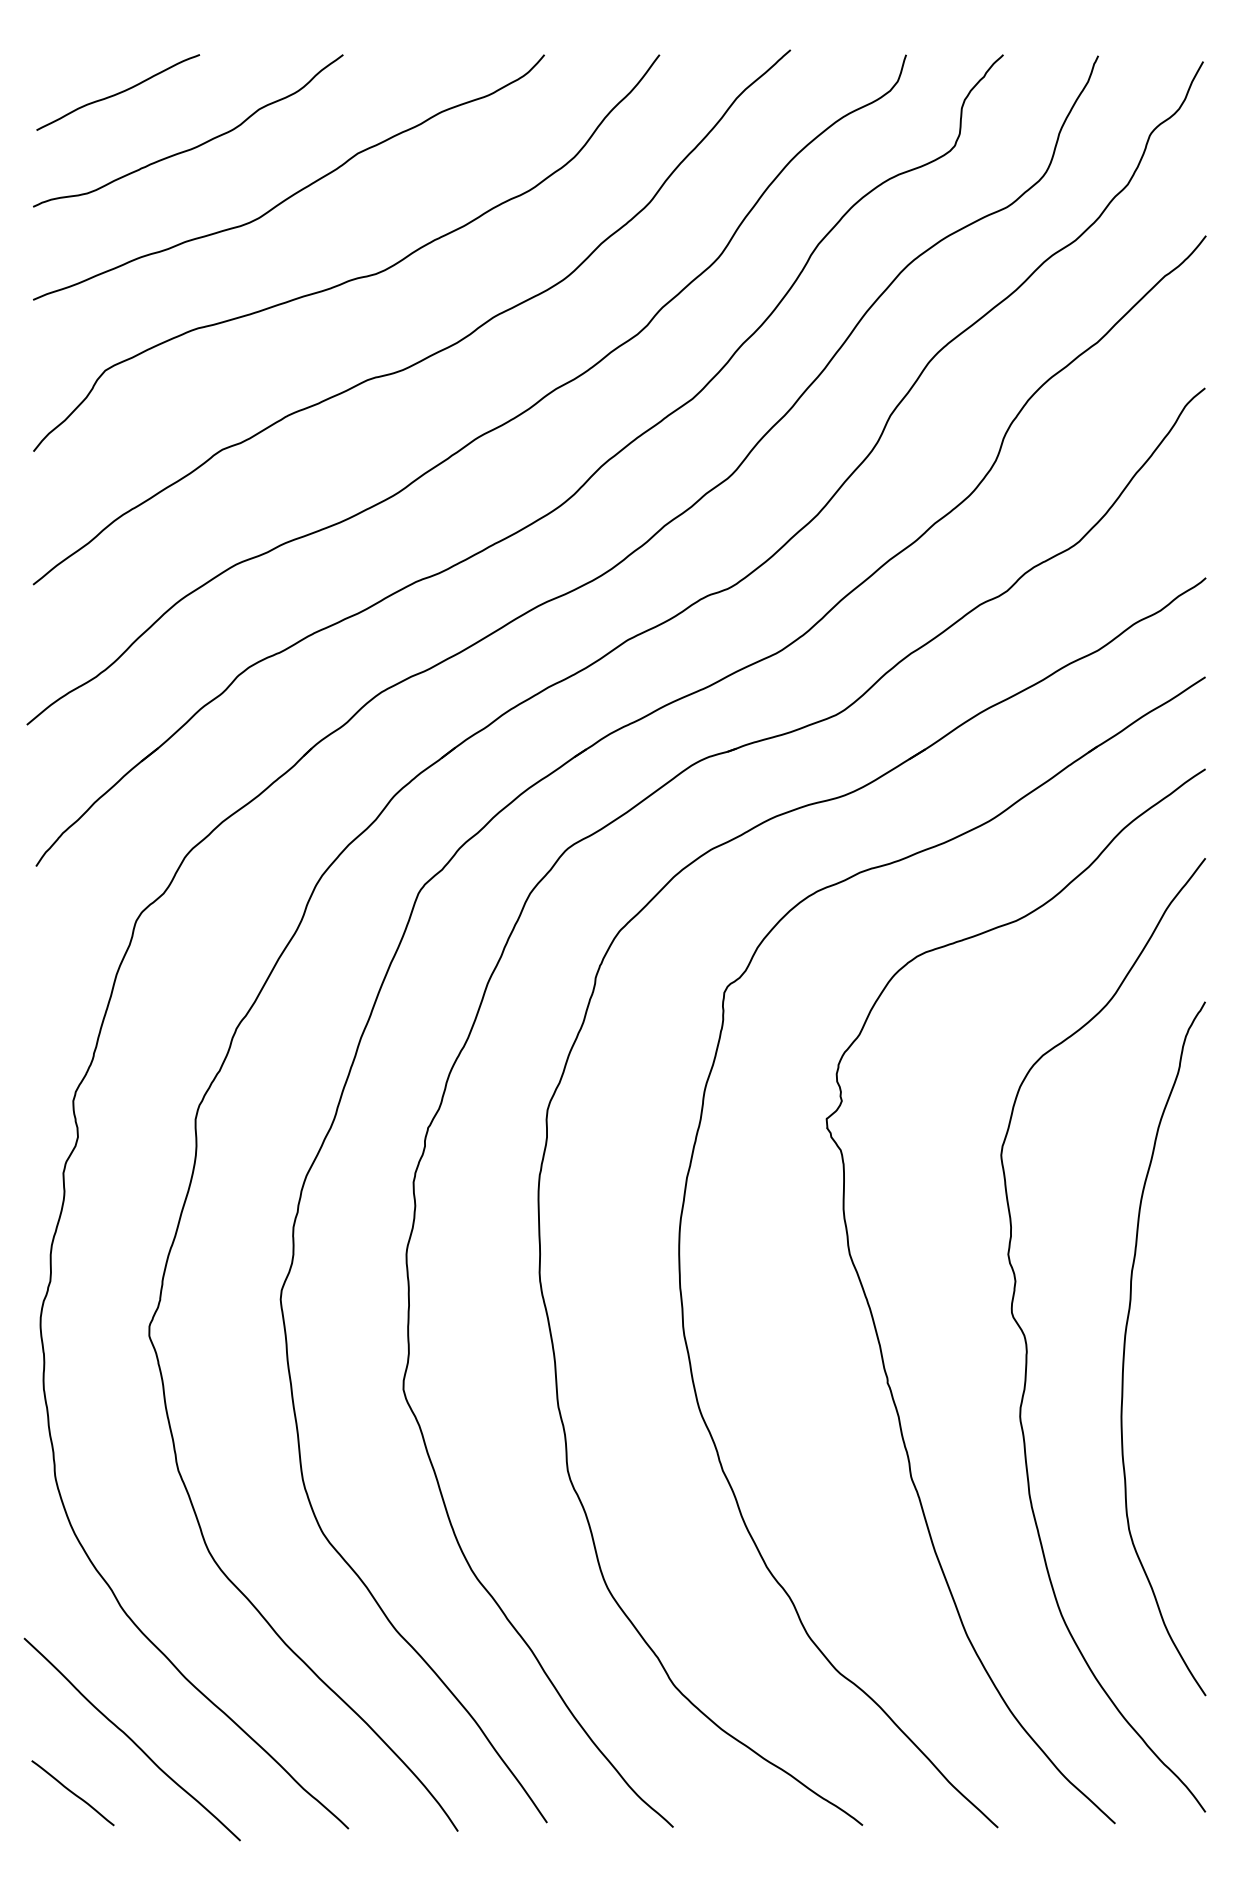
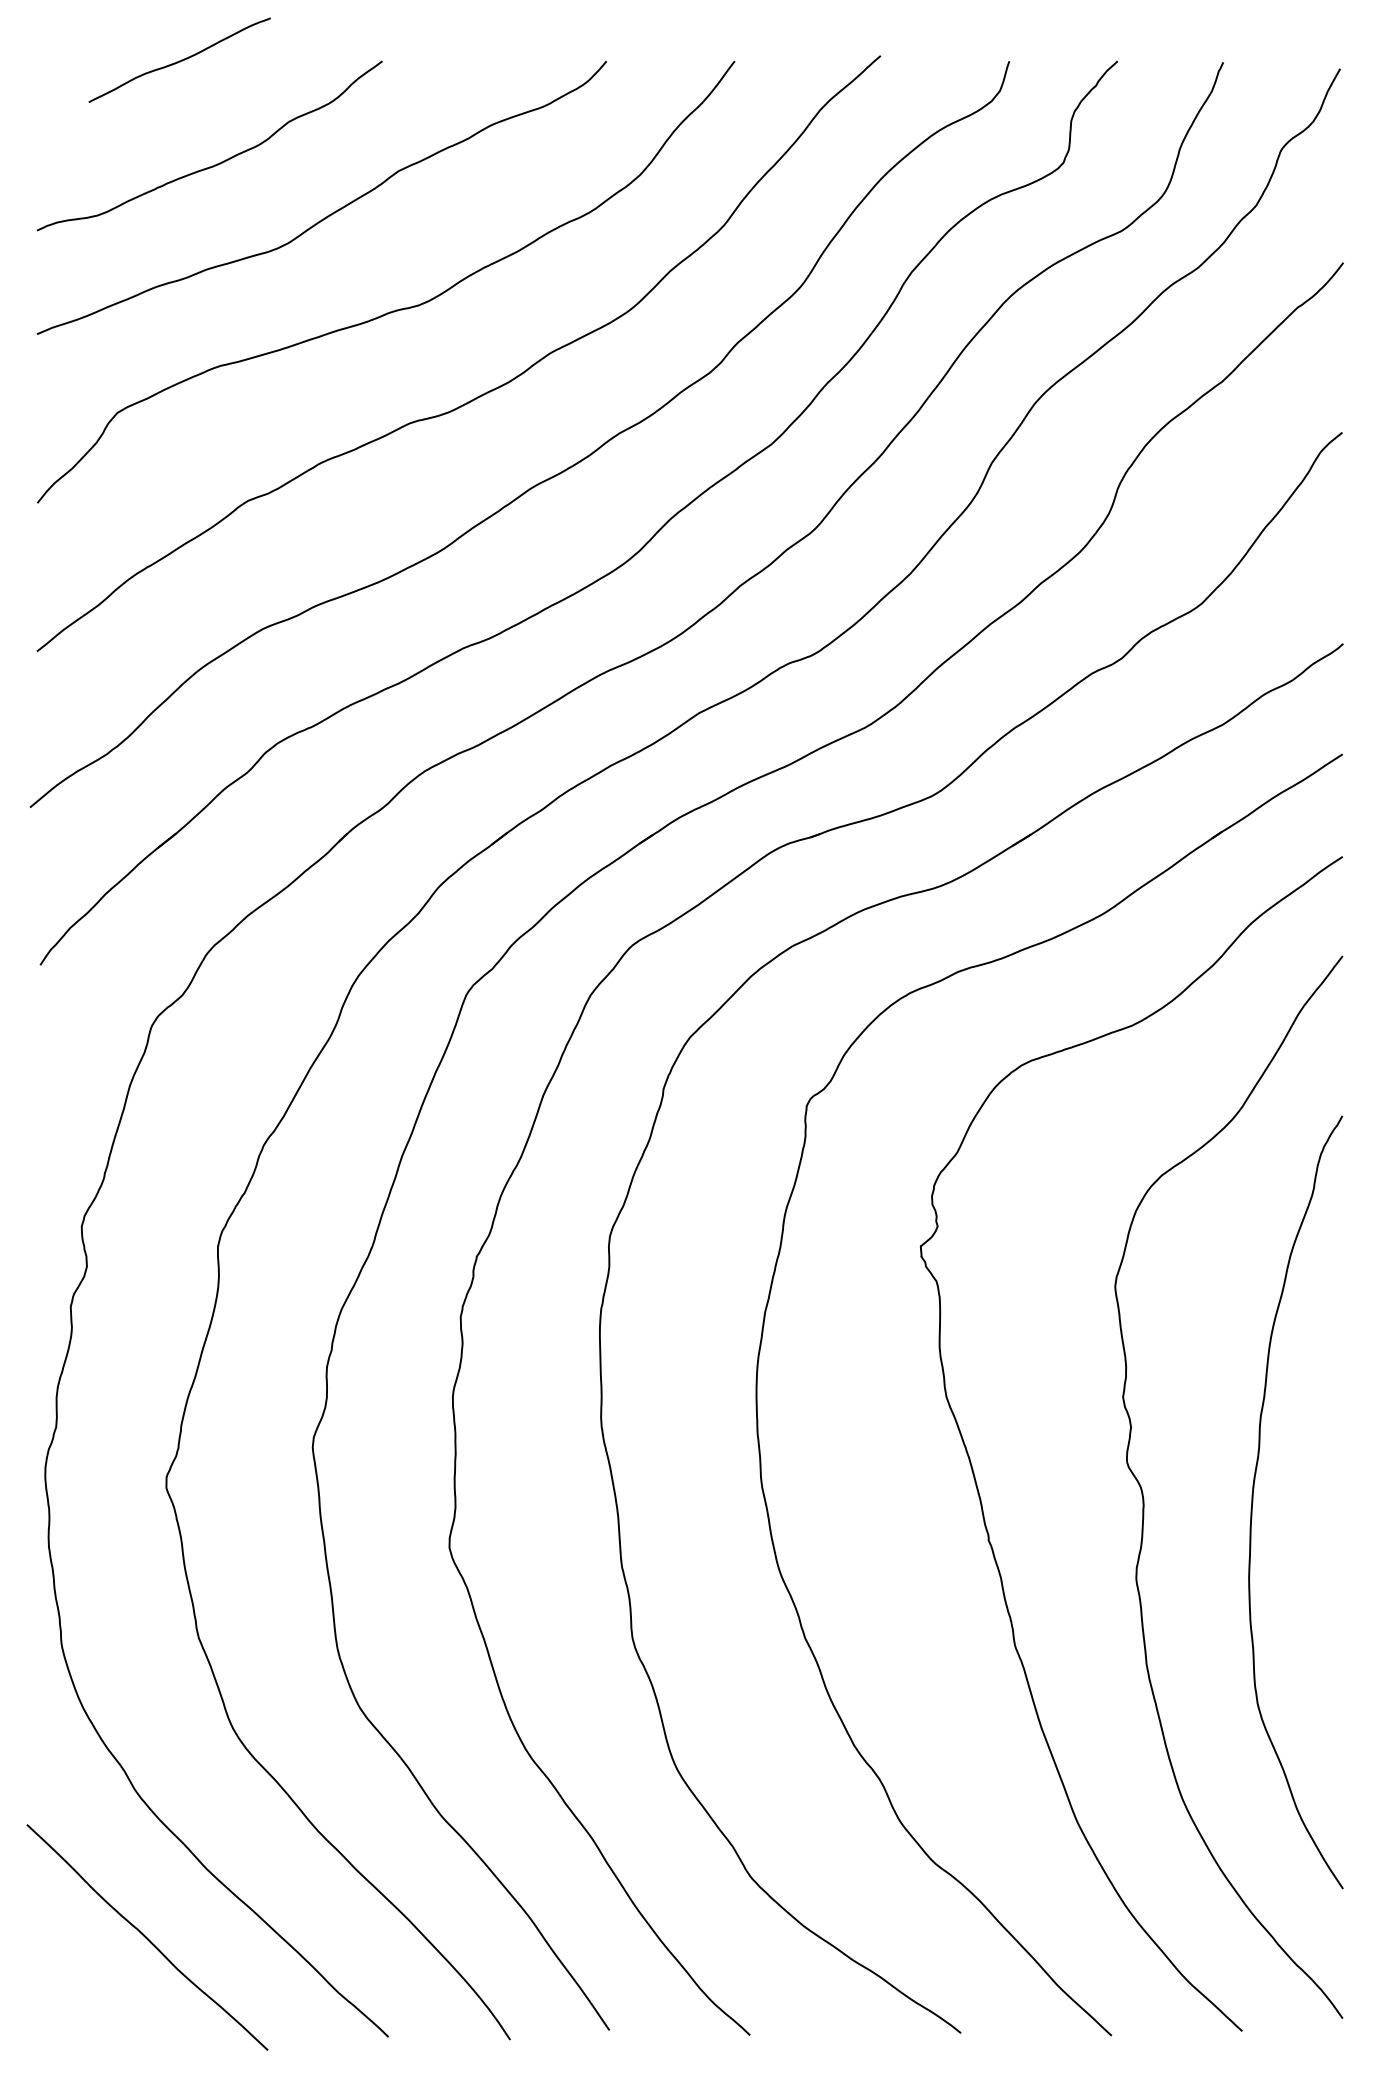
curve: (117, 92) -> (179, 60), moved
curve: (73, 1792) -> (81, 1996), removed

